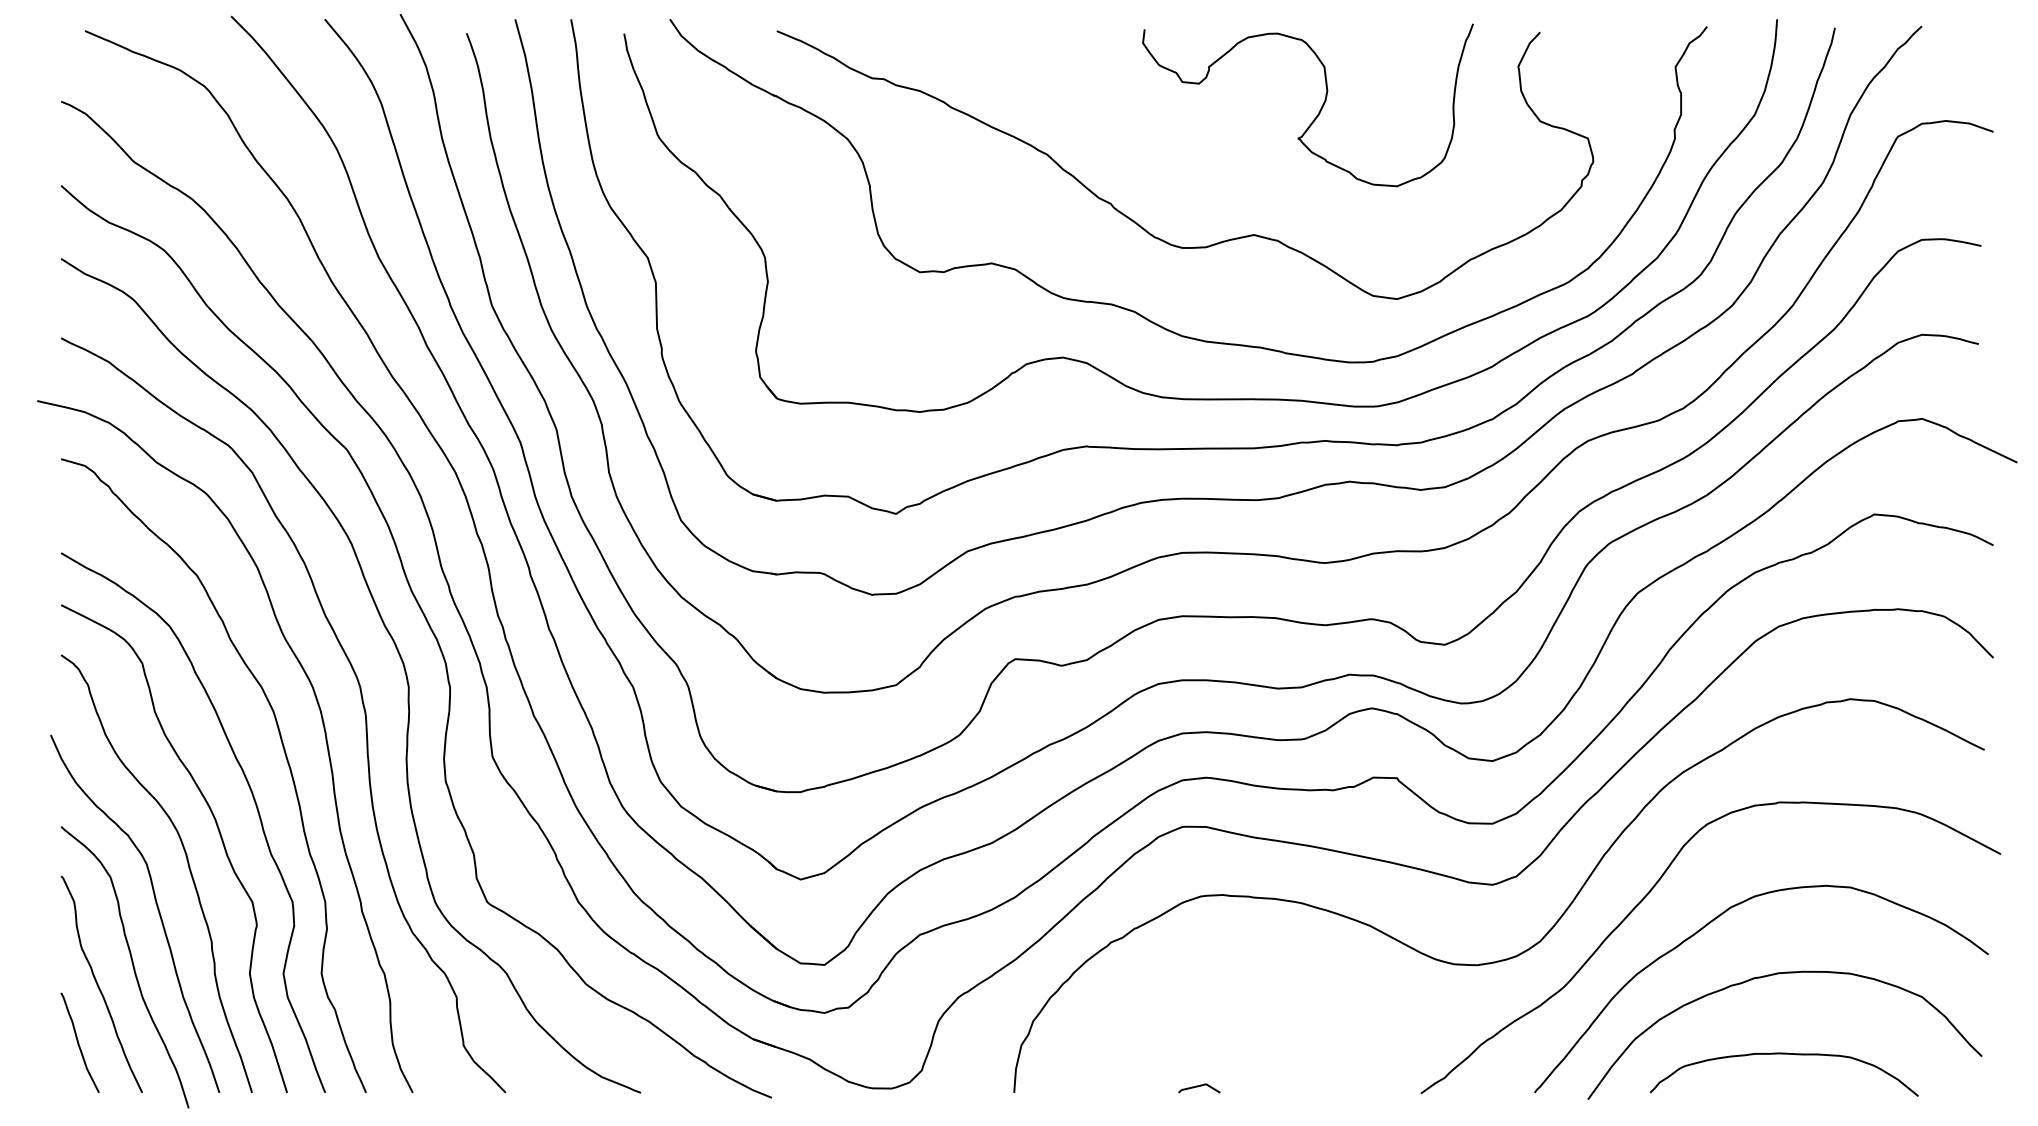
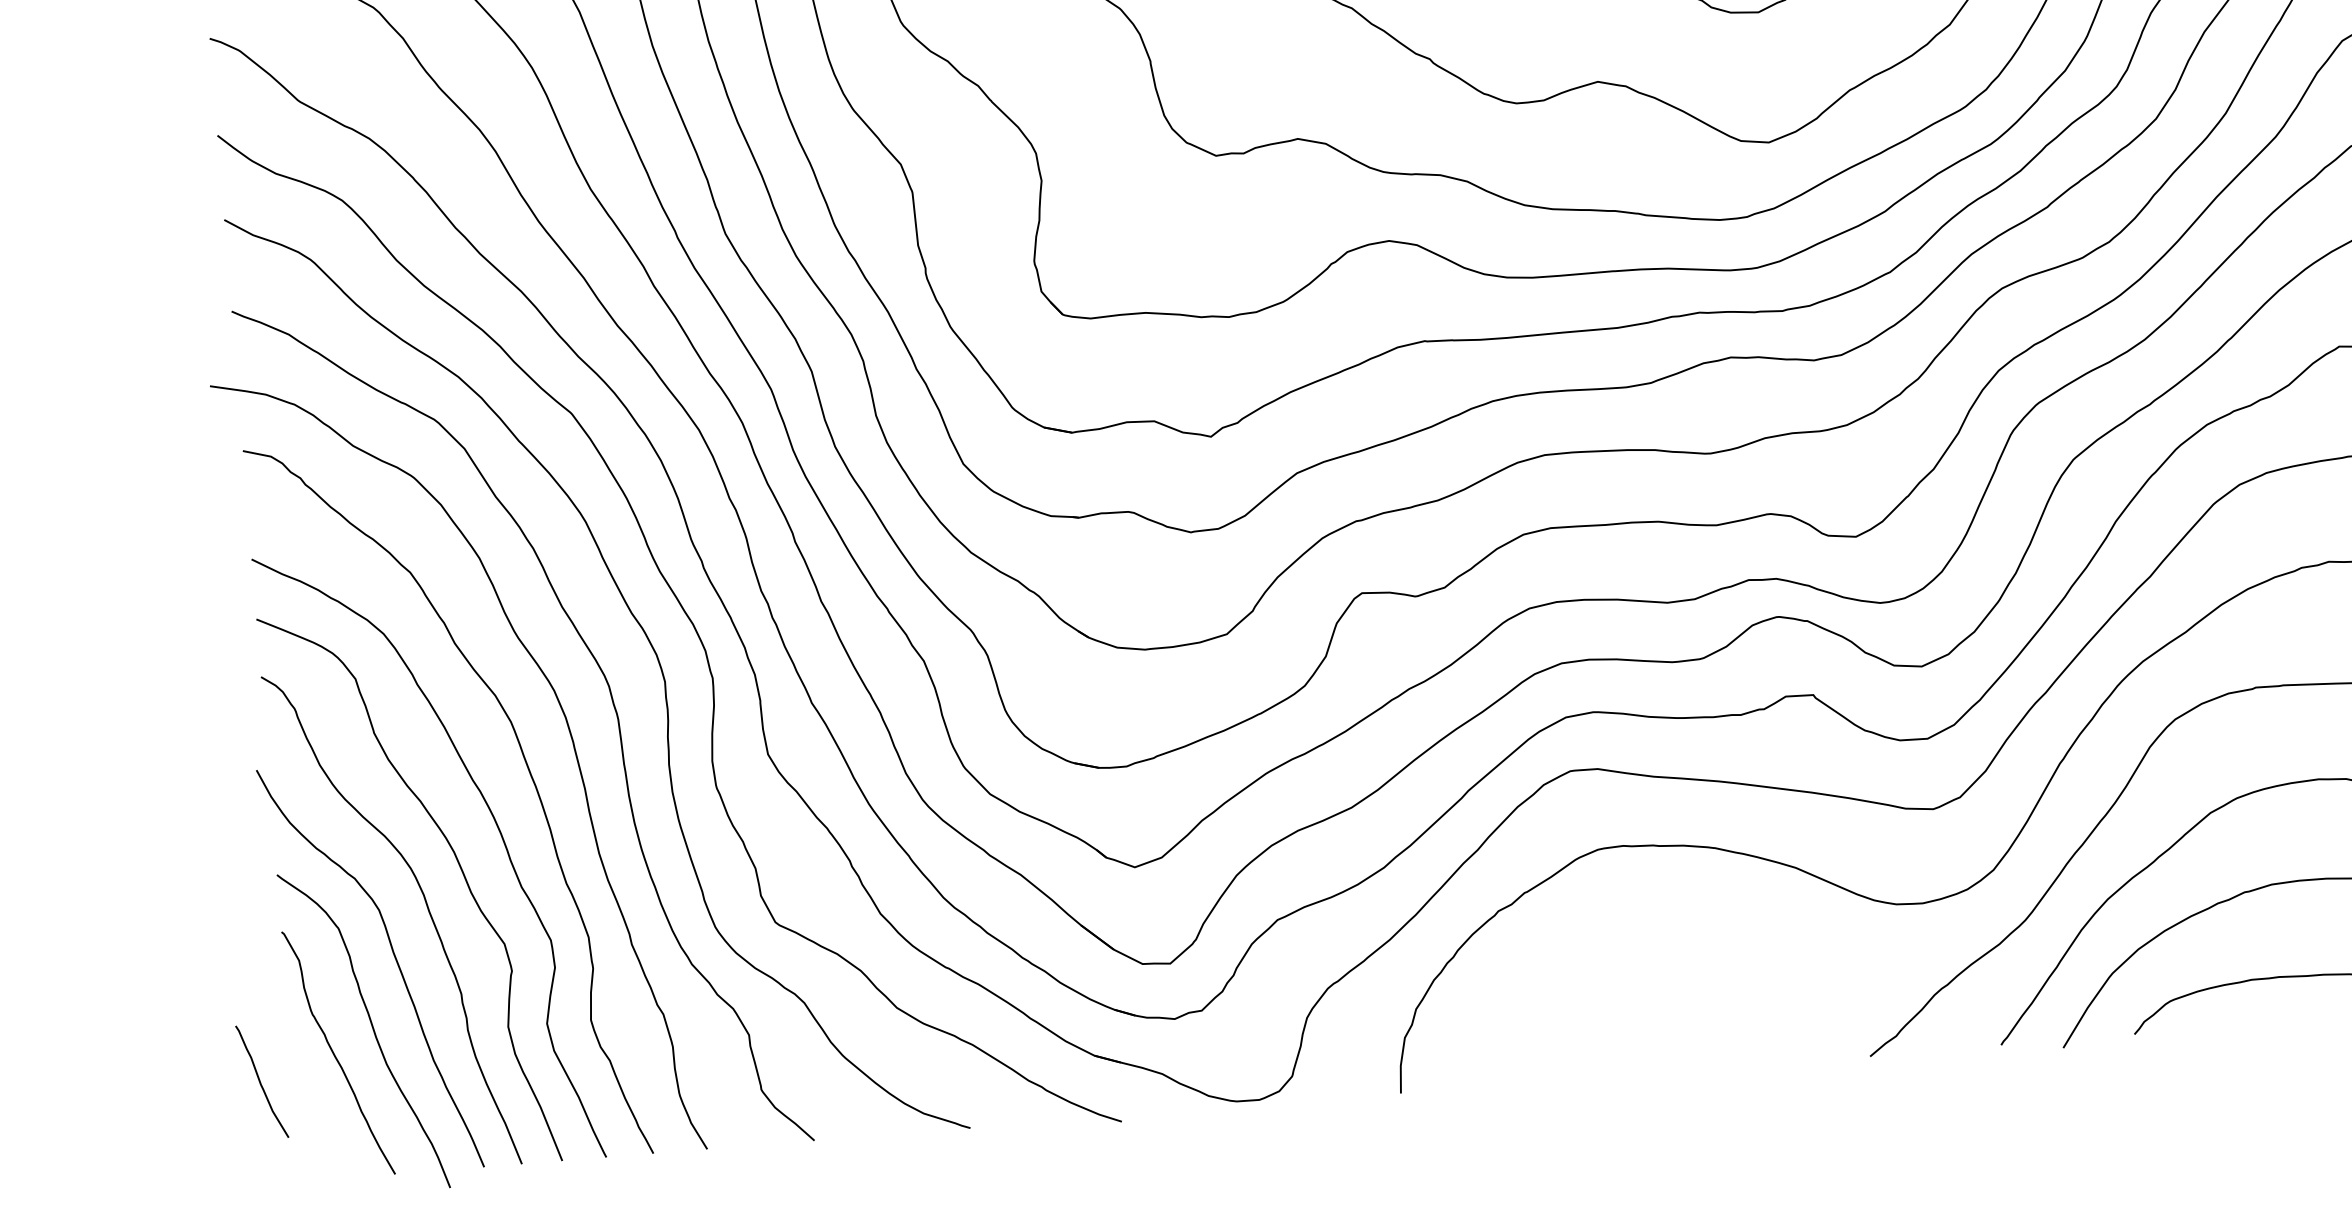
curve: (78, 1042) -> (260, 1081), moved
curve: (1198, 1087) -> (1612, 1070), removed

